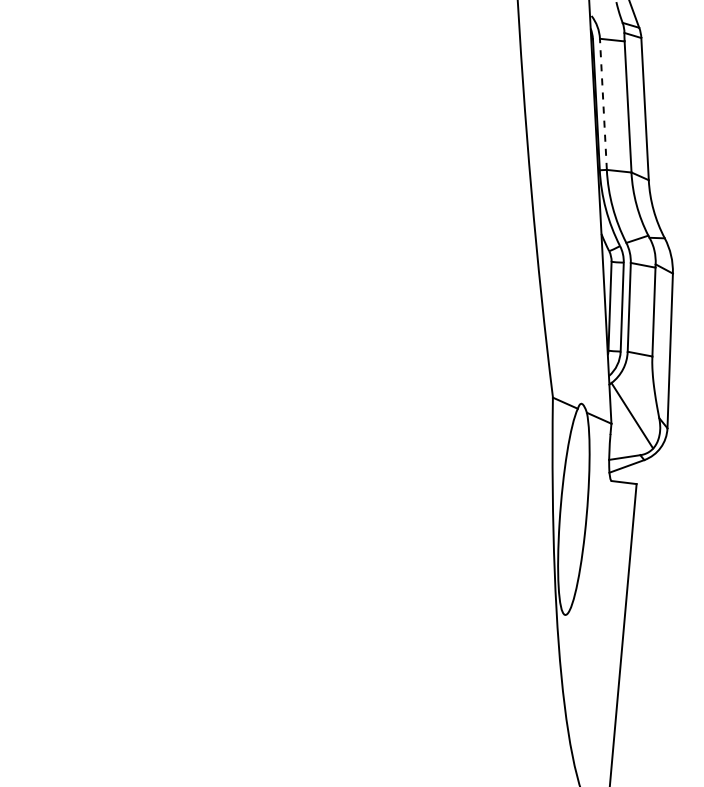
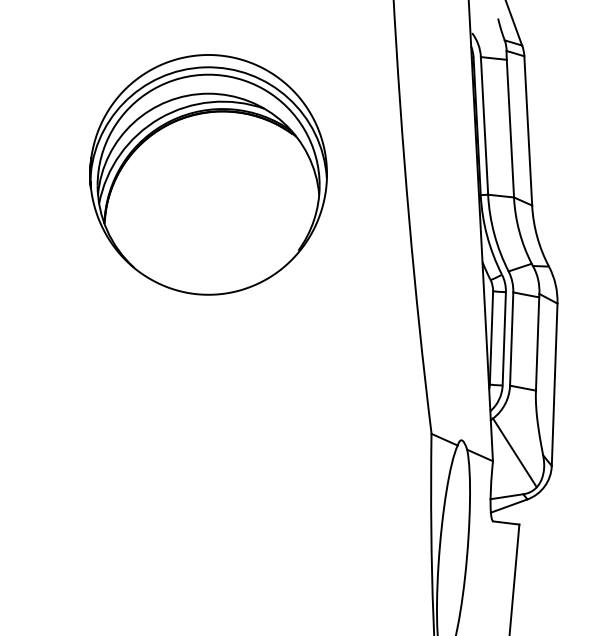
line: (603, 104) -> (484, 126), dashed -> solid
part: (340, 150) -> (208, 174), added

